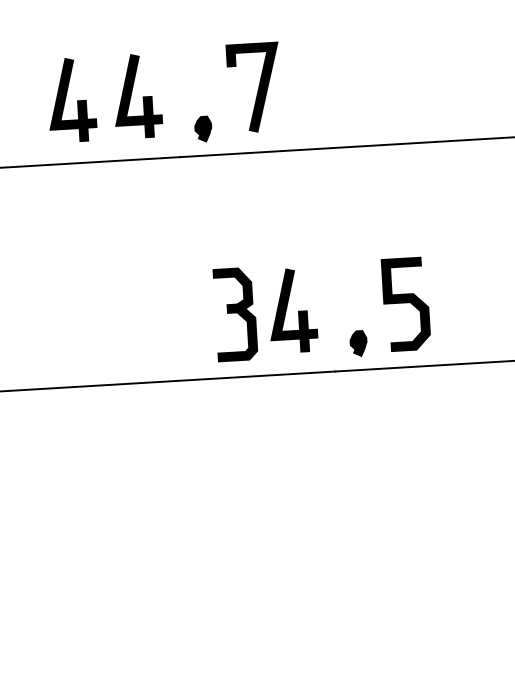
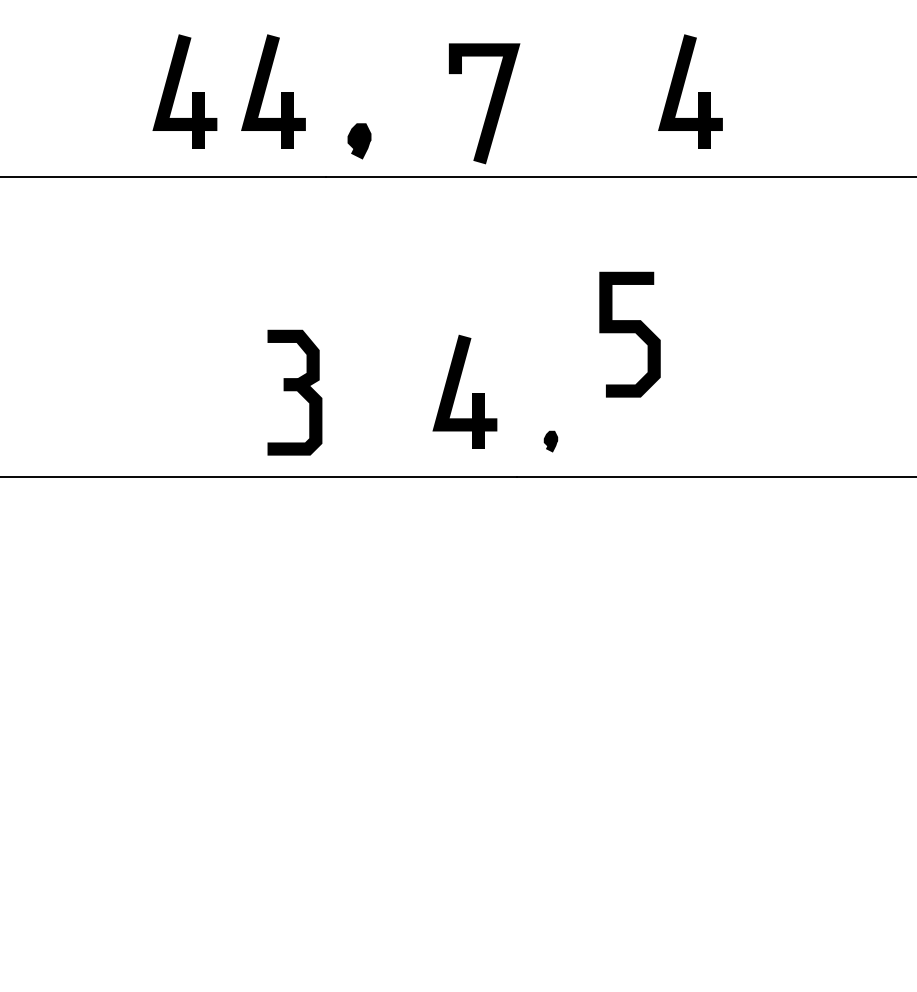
part: (441, 75) -> (683, 88), added
line: (258, 87) -> (489, 103), moved
curve: (405, 303) -> (629, 333), moved
part: (235, 314) -> (294, 392), moved
part: (358, 343) -> (550, 441), size x0.6

